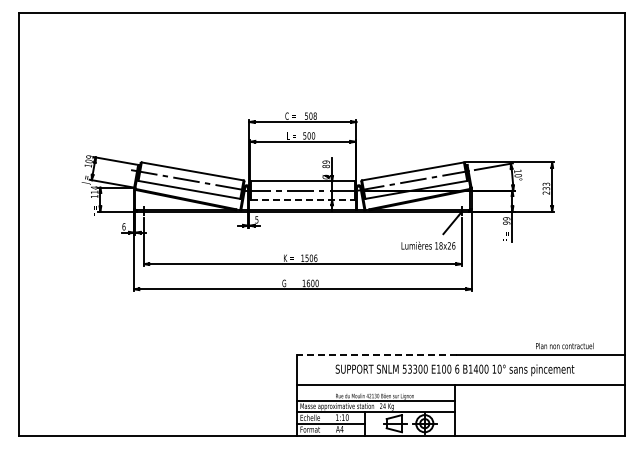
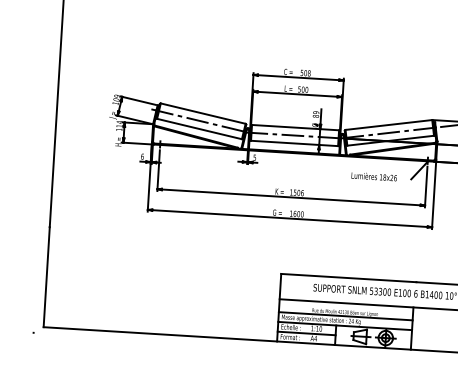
line: (302, 200) -> (294, 143), dashed -> solid
text: (428, 245) -> (374, 176), moved
line: (376, 355) -> (348, 278), dashed -> solid

